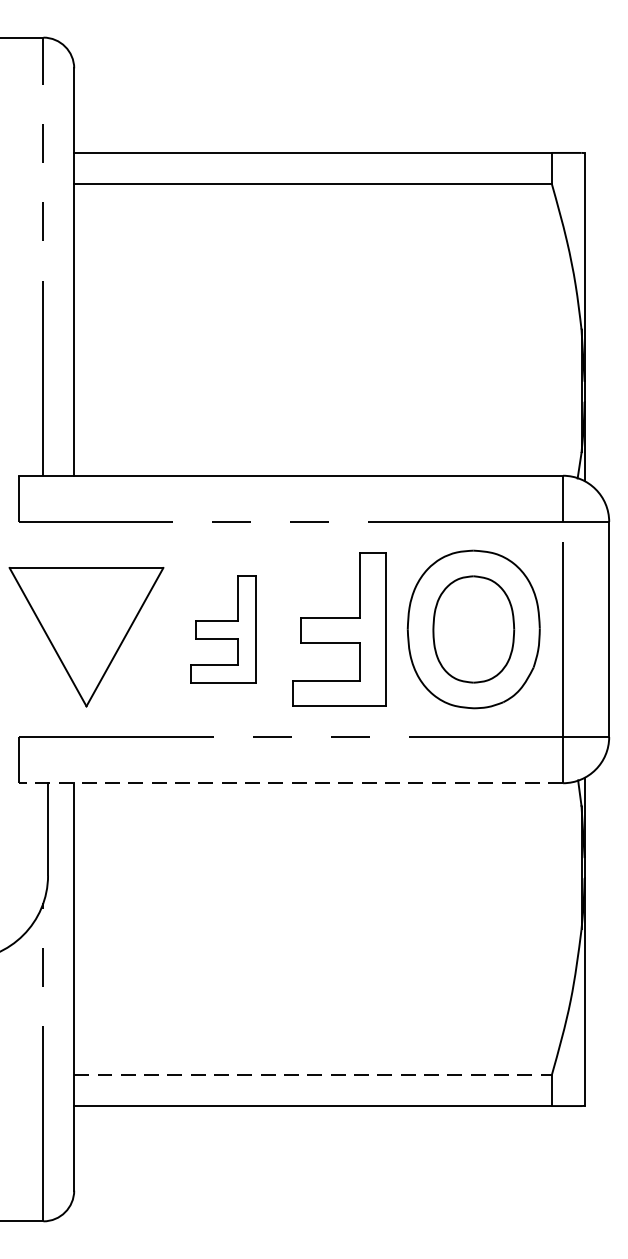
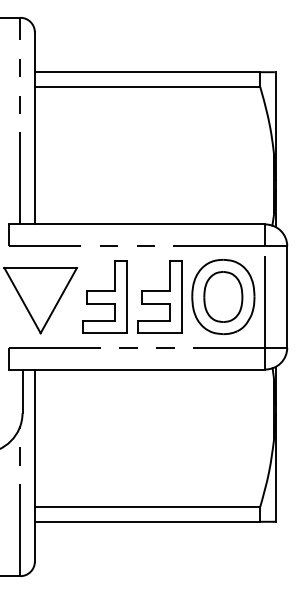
part: (221, 628) -> (104, 296), size x1.43
line: (289, 783) -> (136, 369), dashed -> solid
line: (312, 1075) -> (147, 507), dashed -> solid

